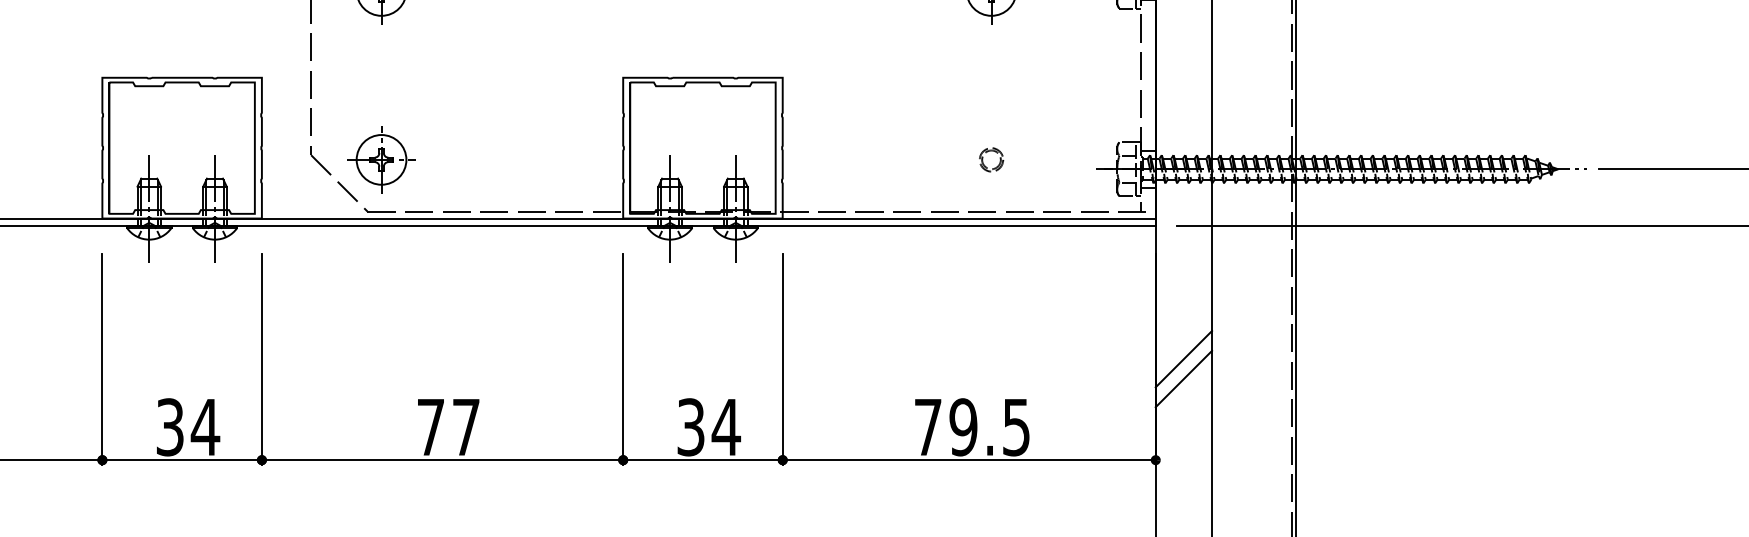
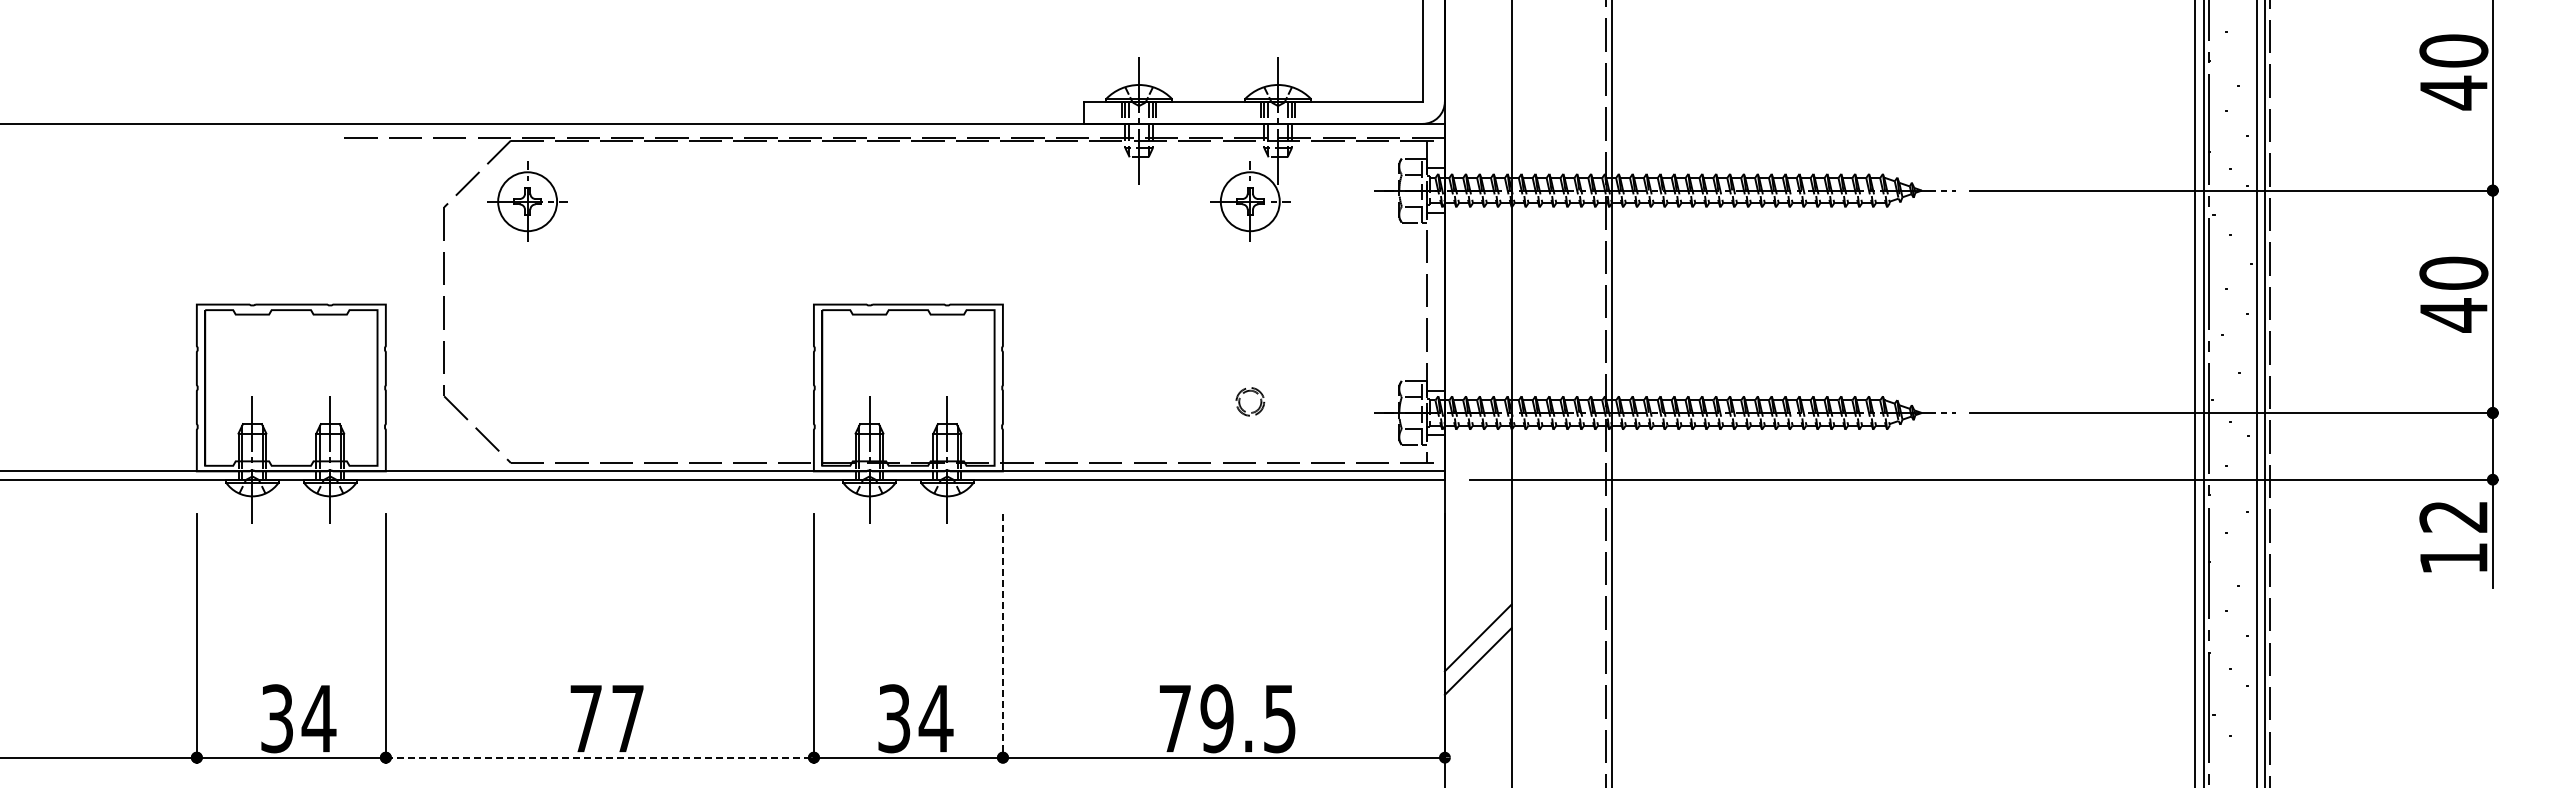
part: (381, 159) -> (527, 401), removed
line: (782, 359) -> (1002, 638), solid -> dashed
line: (443, 460) -> (600, 757), solid -> dashed

